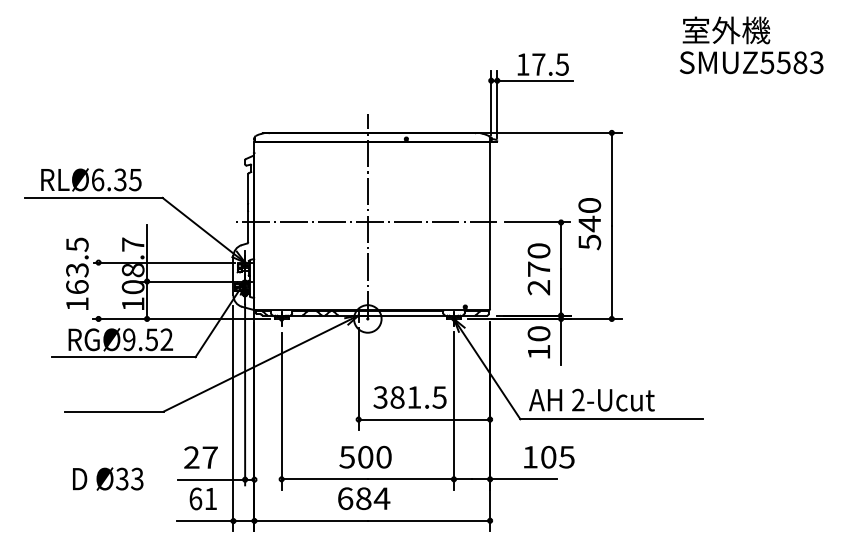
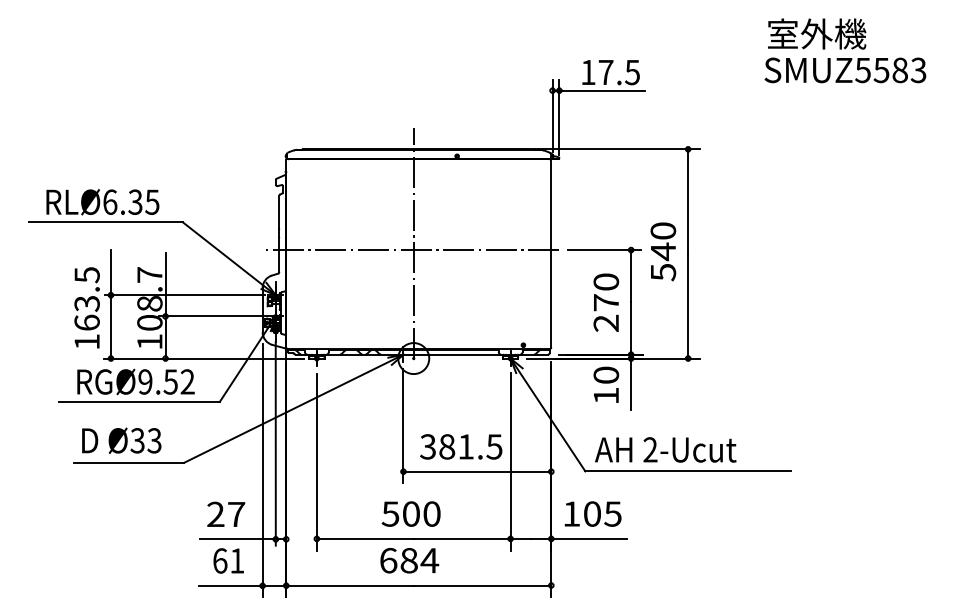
line: (98, 270) -> (110, 304), added
text: (549, 456) -> (593, 513), moved
text: (108, 478) -> (122, 440), moved

